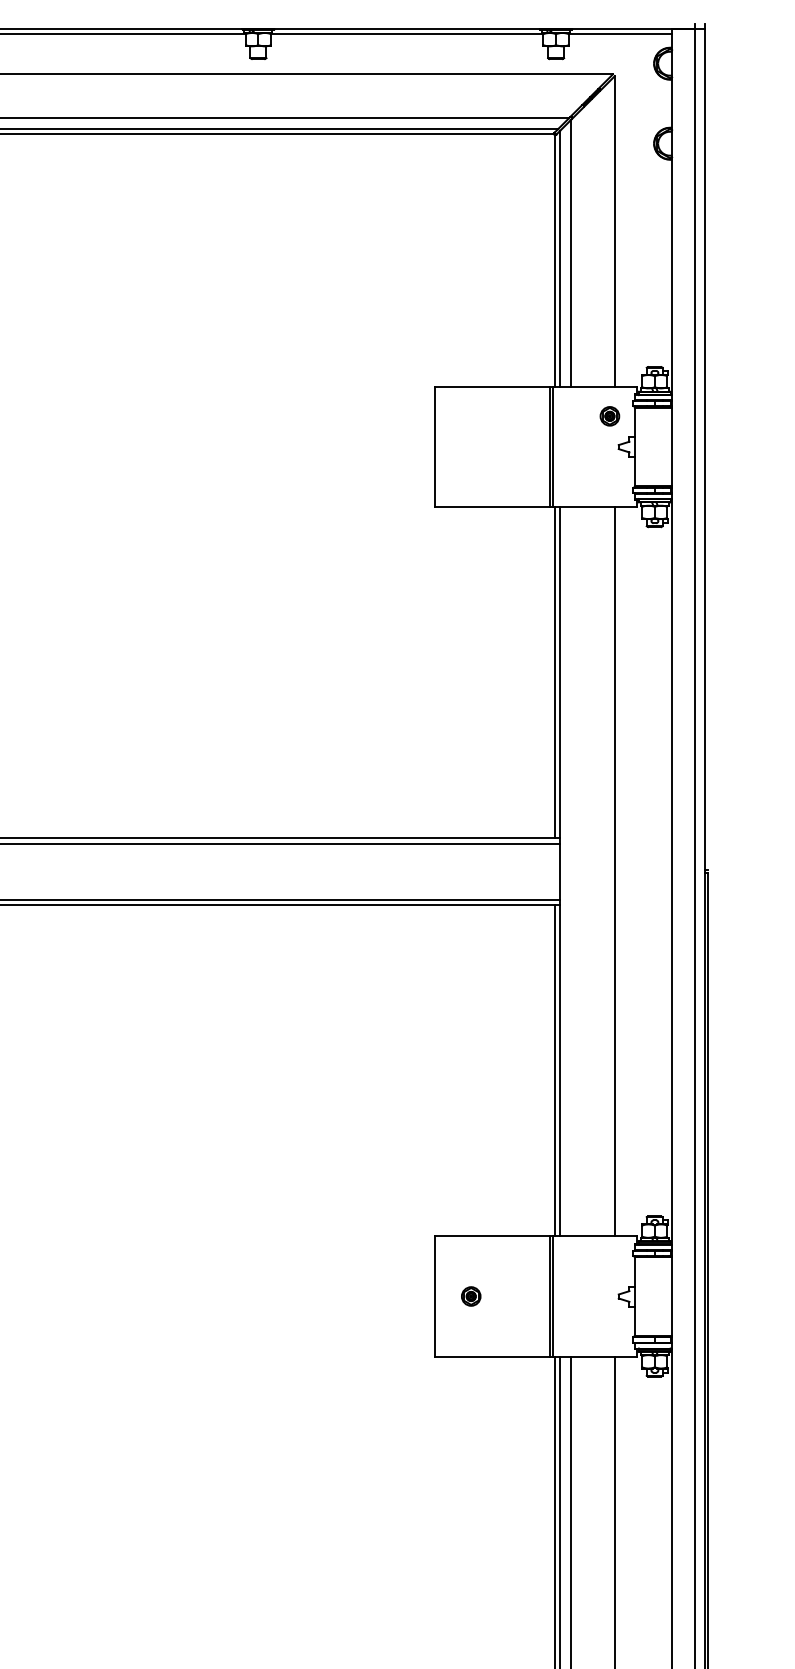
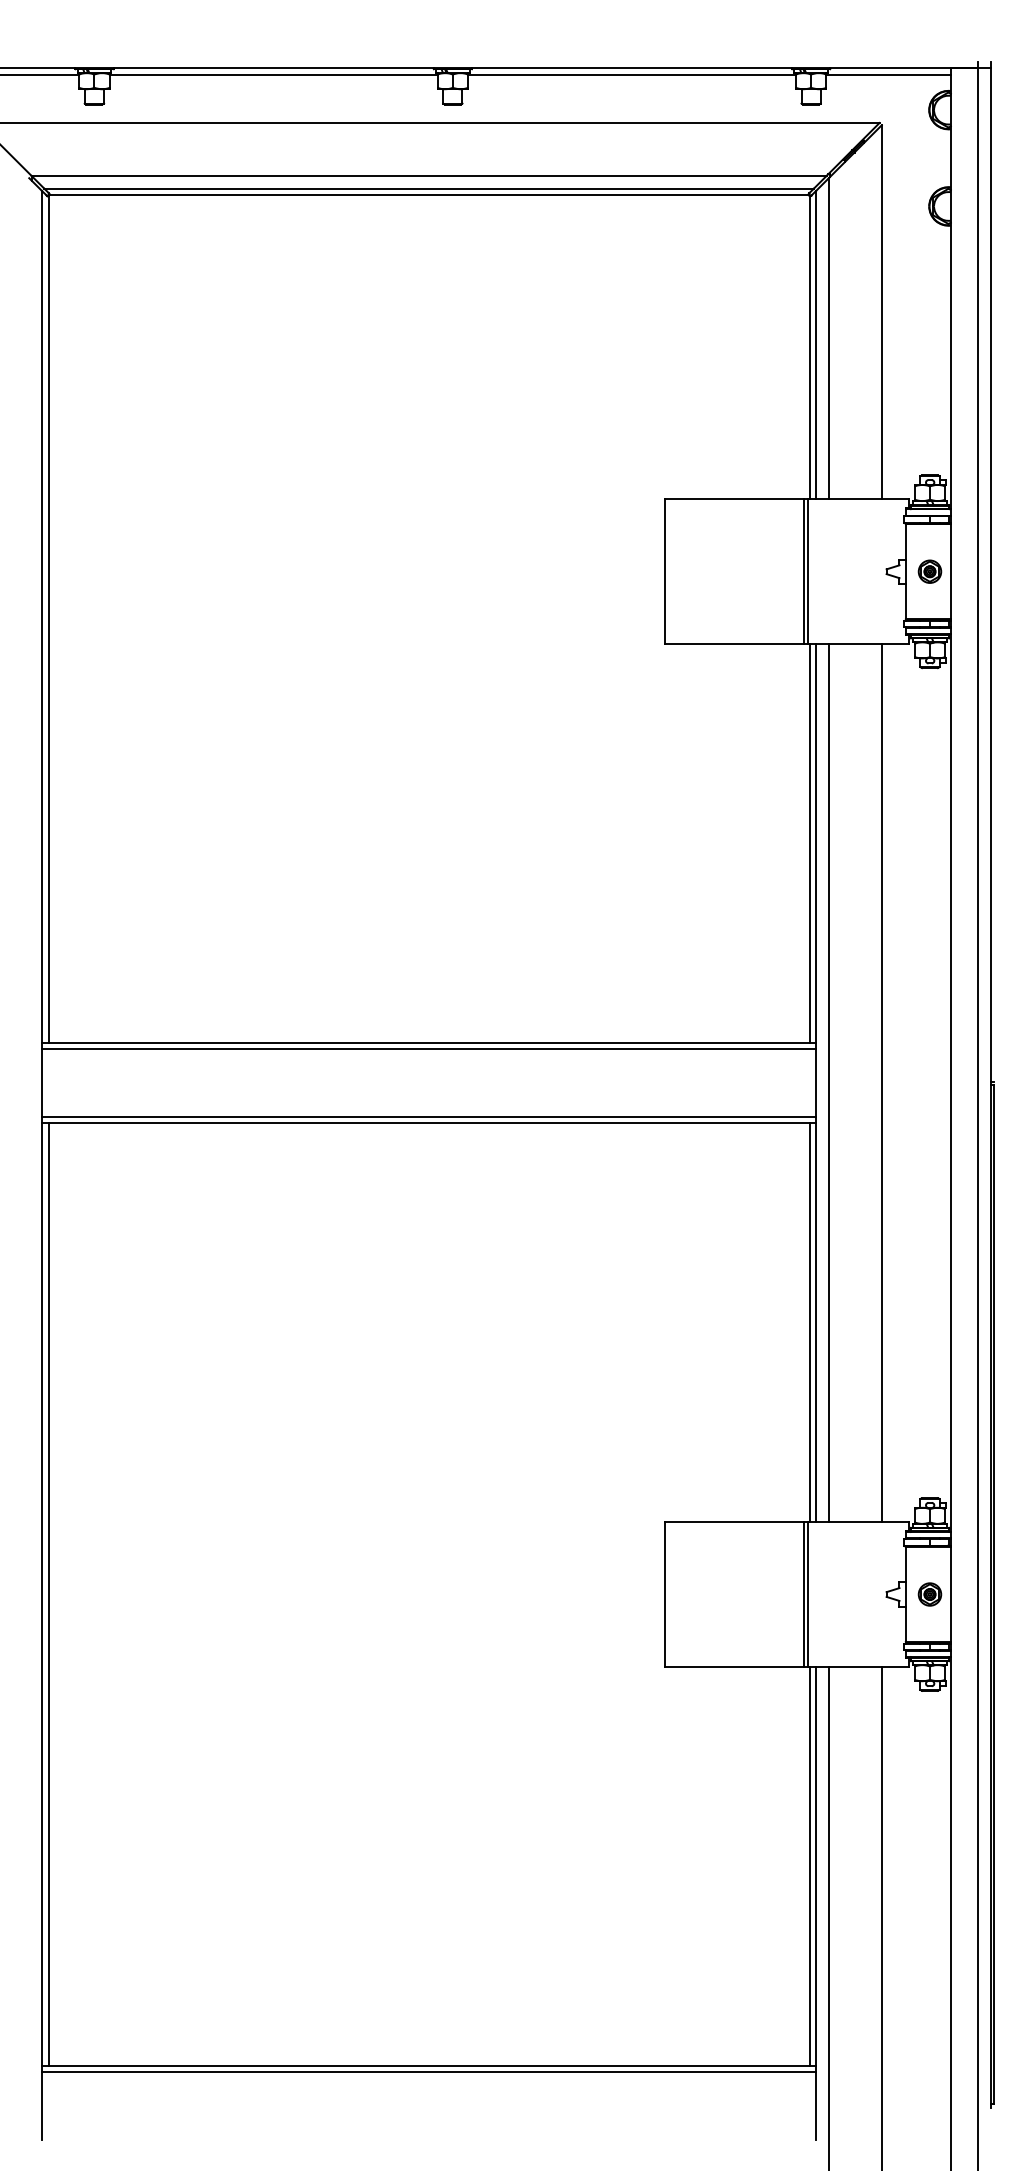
part: (609, 416) -> (929, 571), moved
line: (570, 872) -> (828, 1083), added
part: (470, 1296) -> (929, 1594), moved

